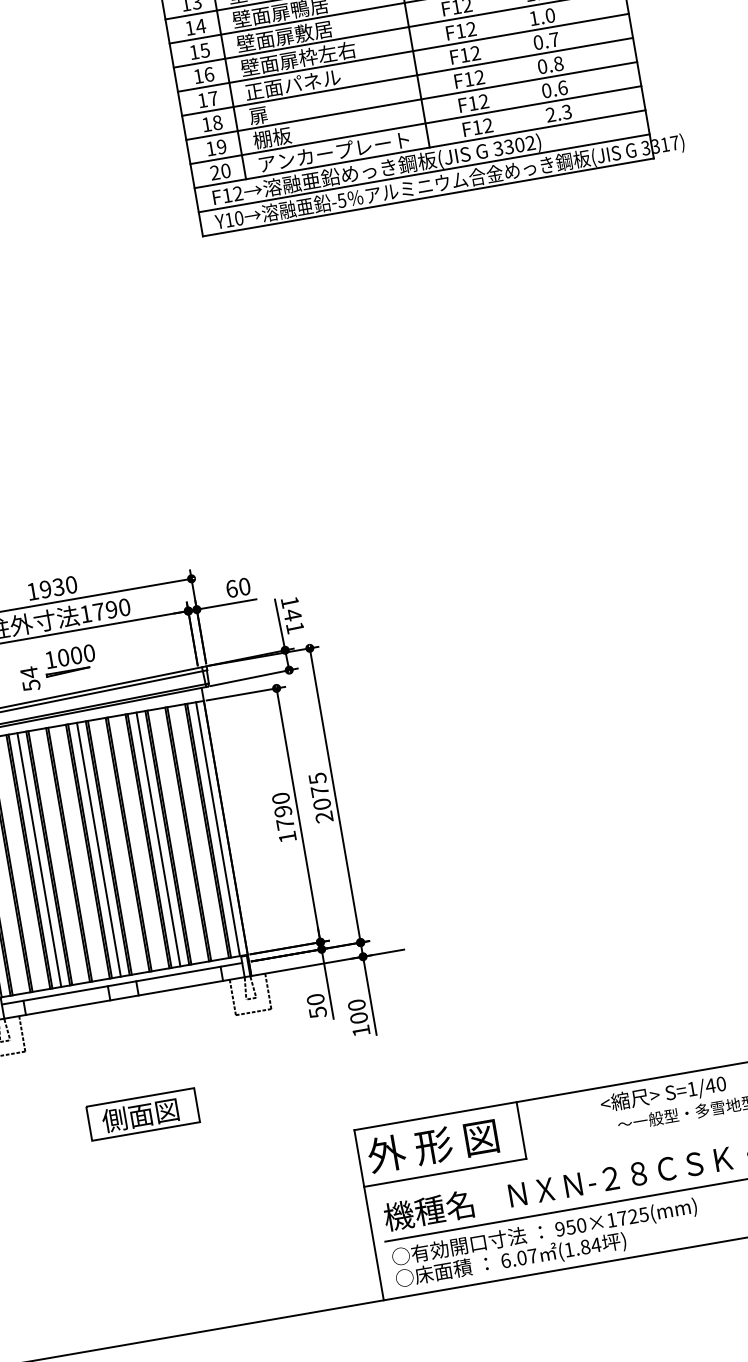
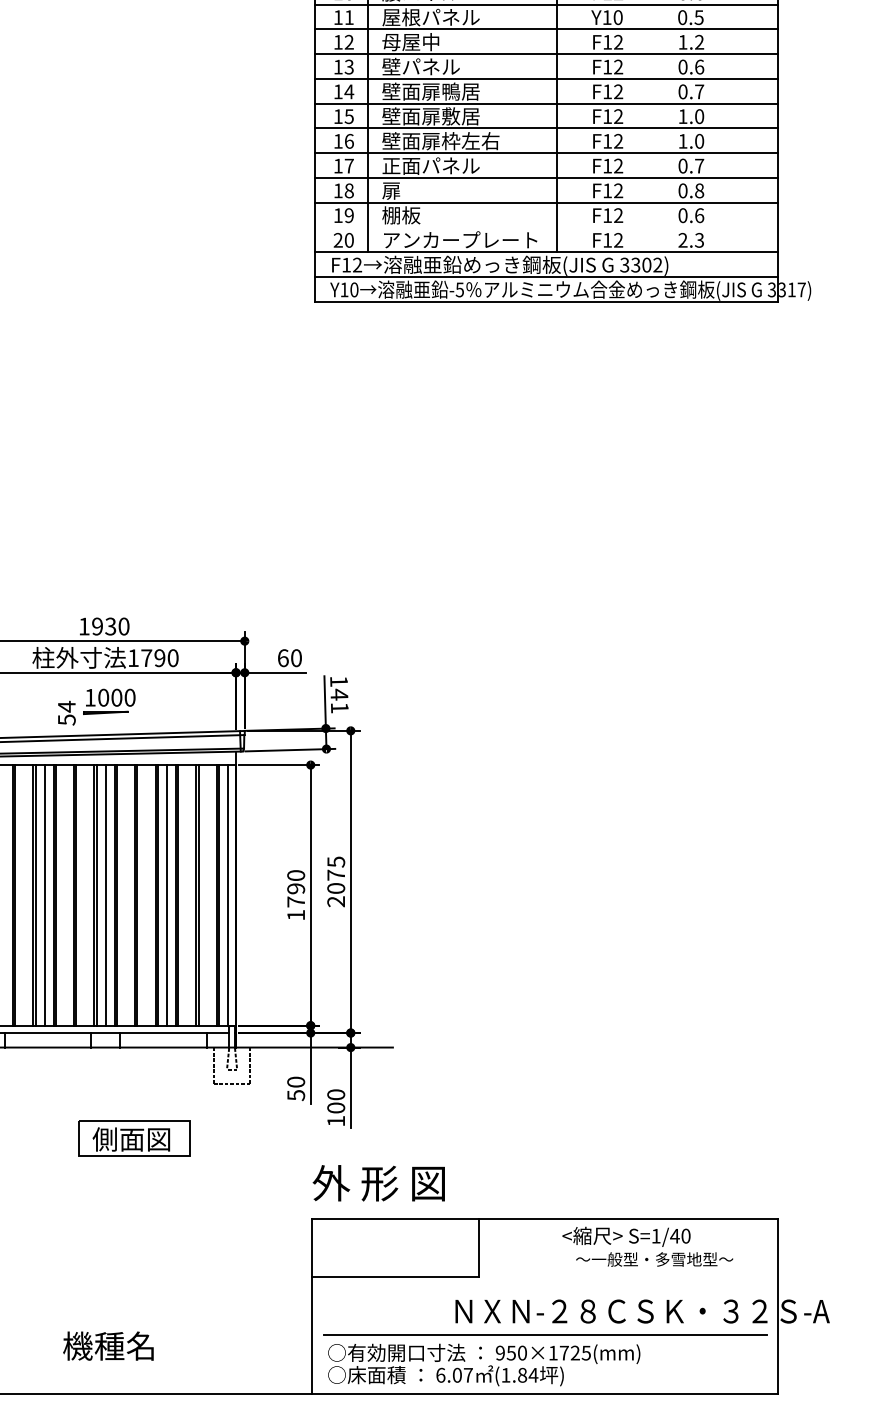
line: (415, 125) -> (546, 227), removed
part: (143, 1114) -> (134, 1138), moved
text: (432, 1146) -> (378, 1183), moved
text: (428, 1210) -> (108, 1345), moved

